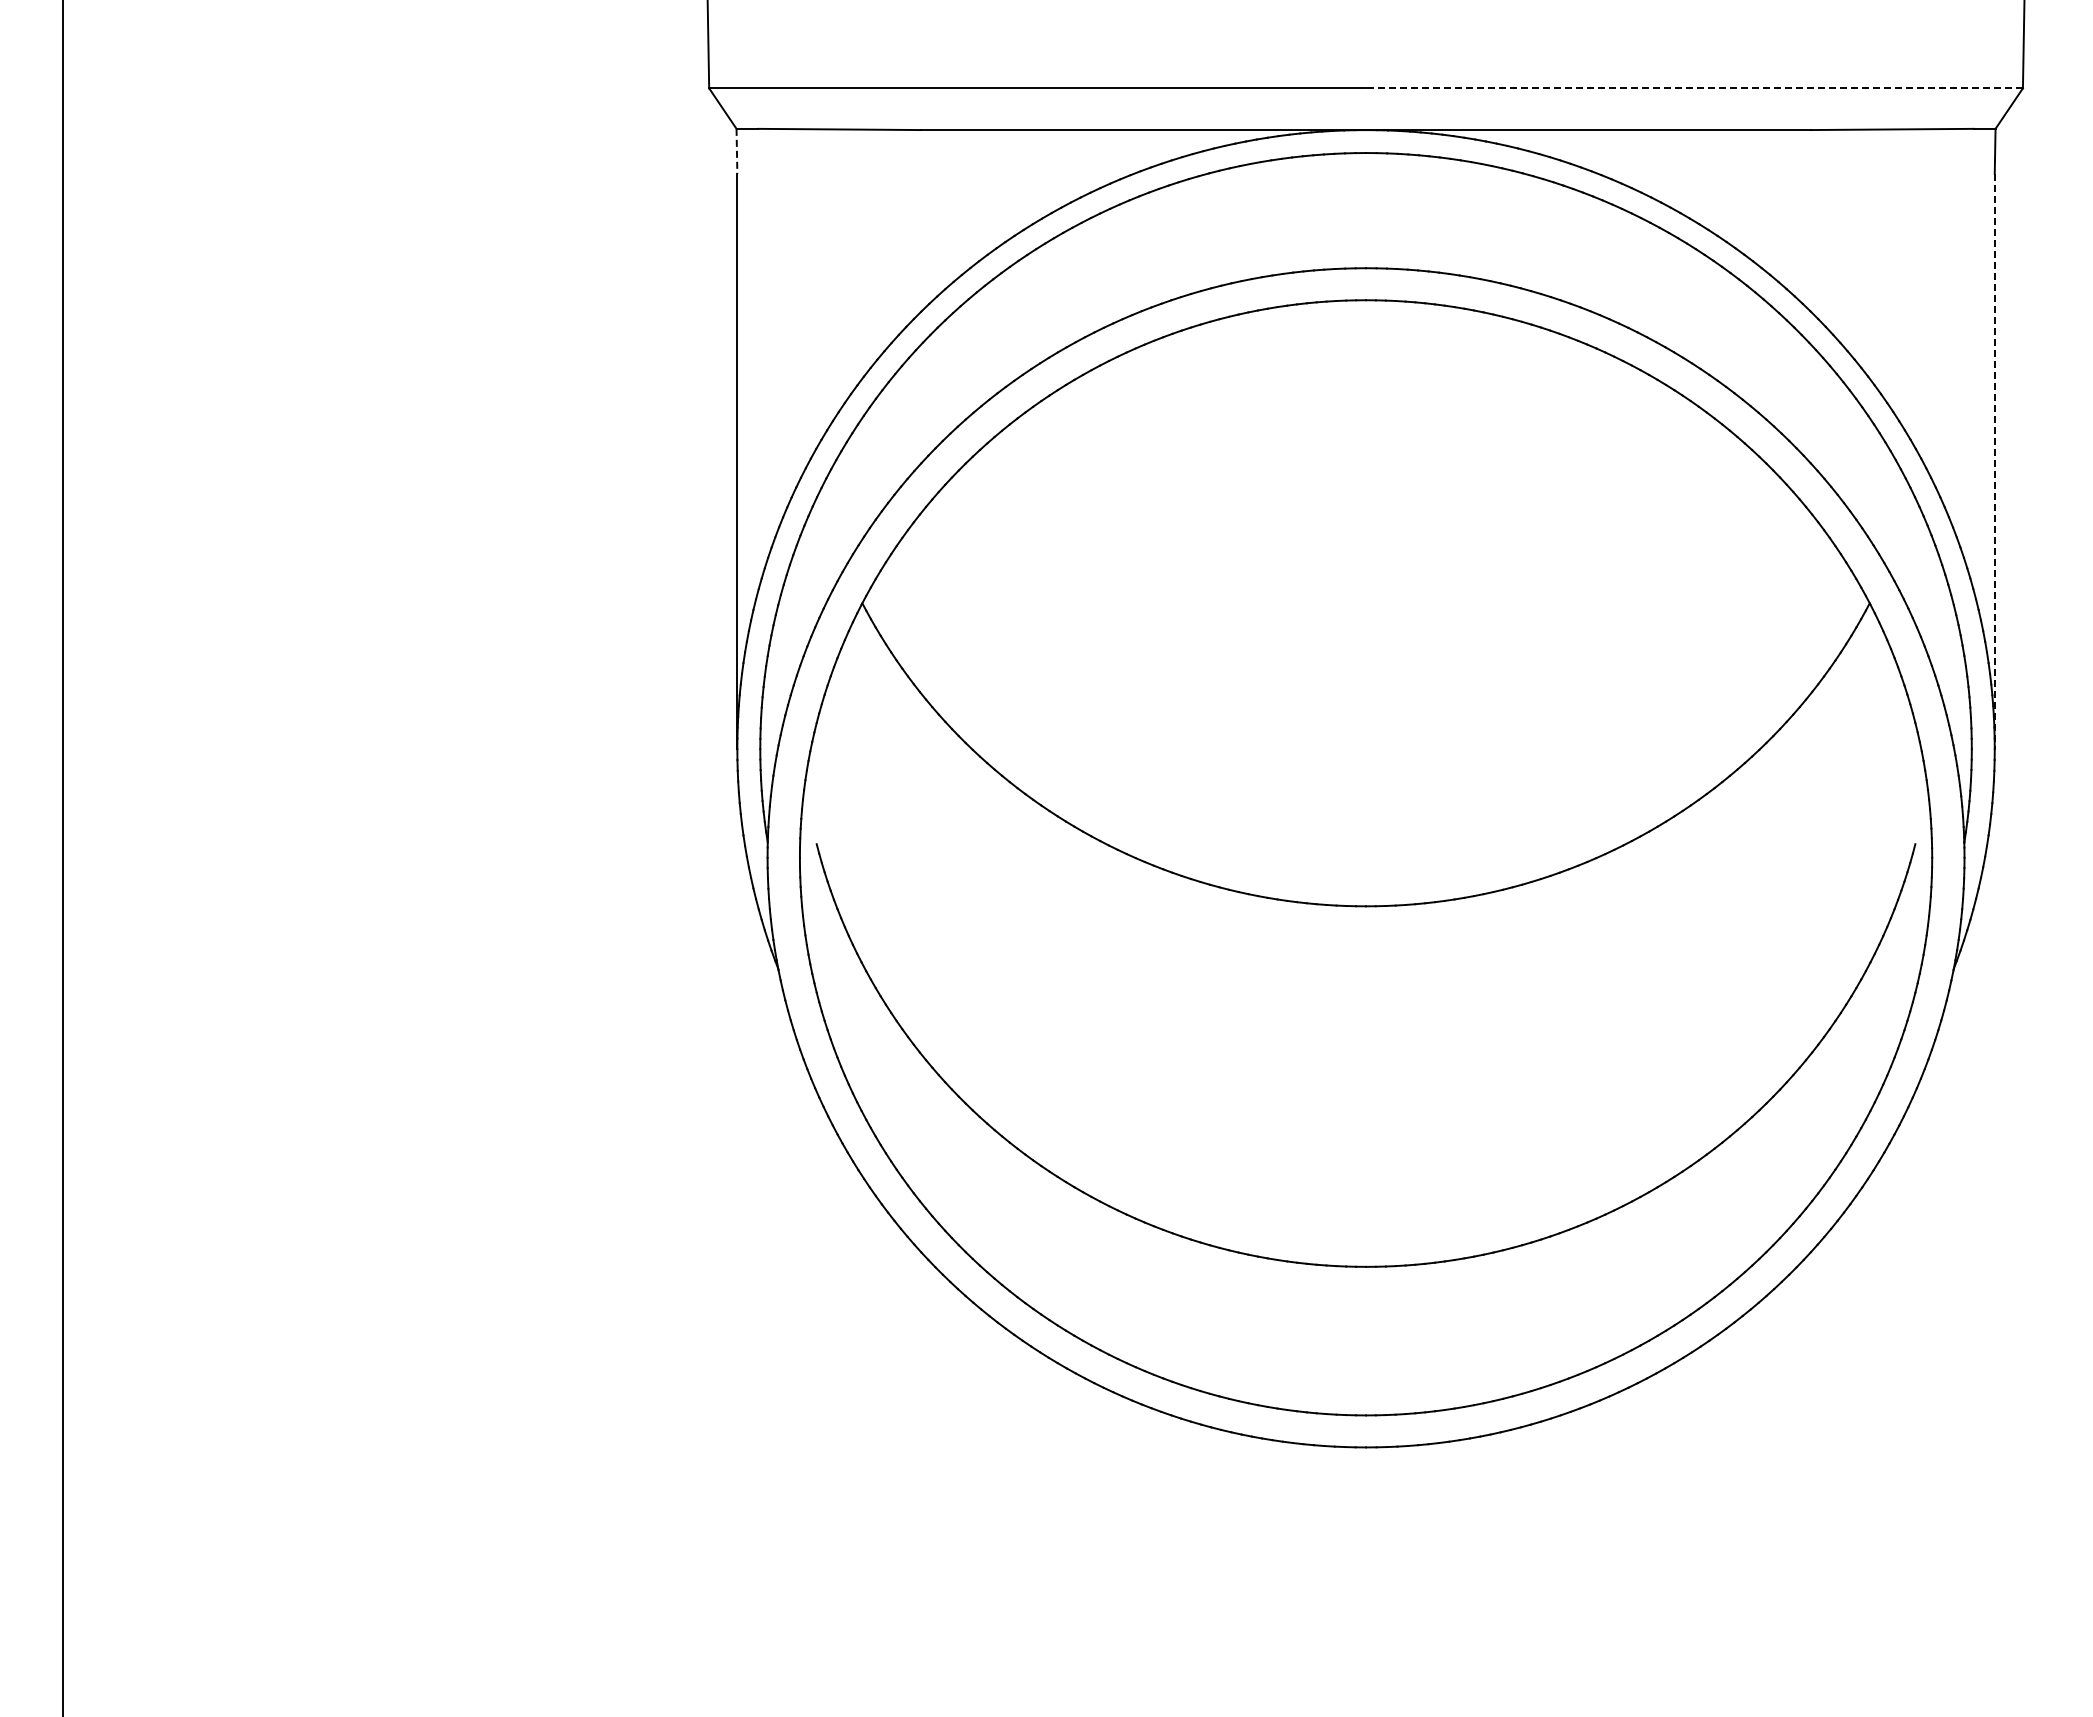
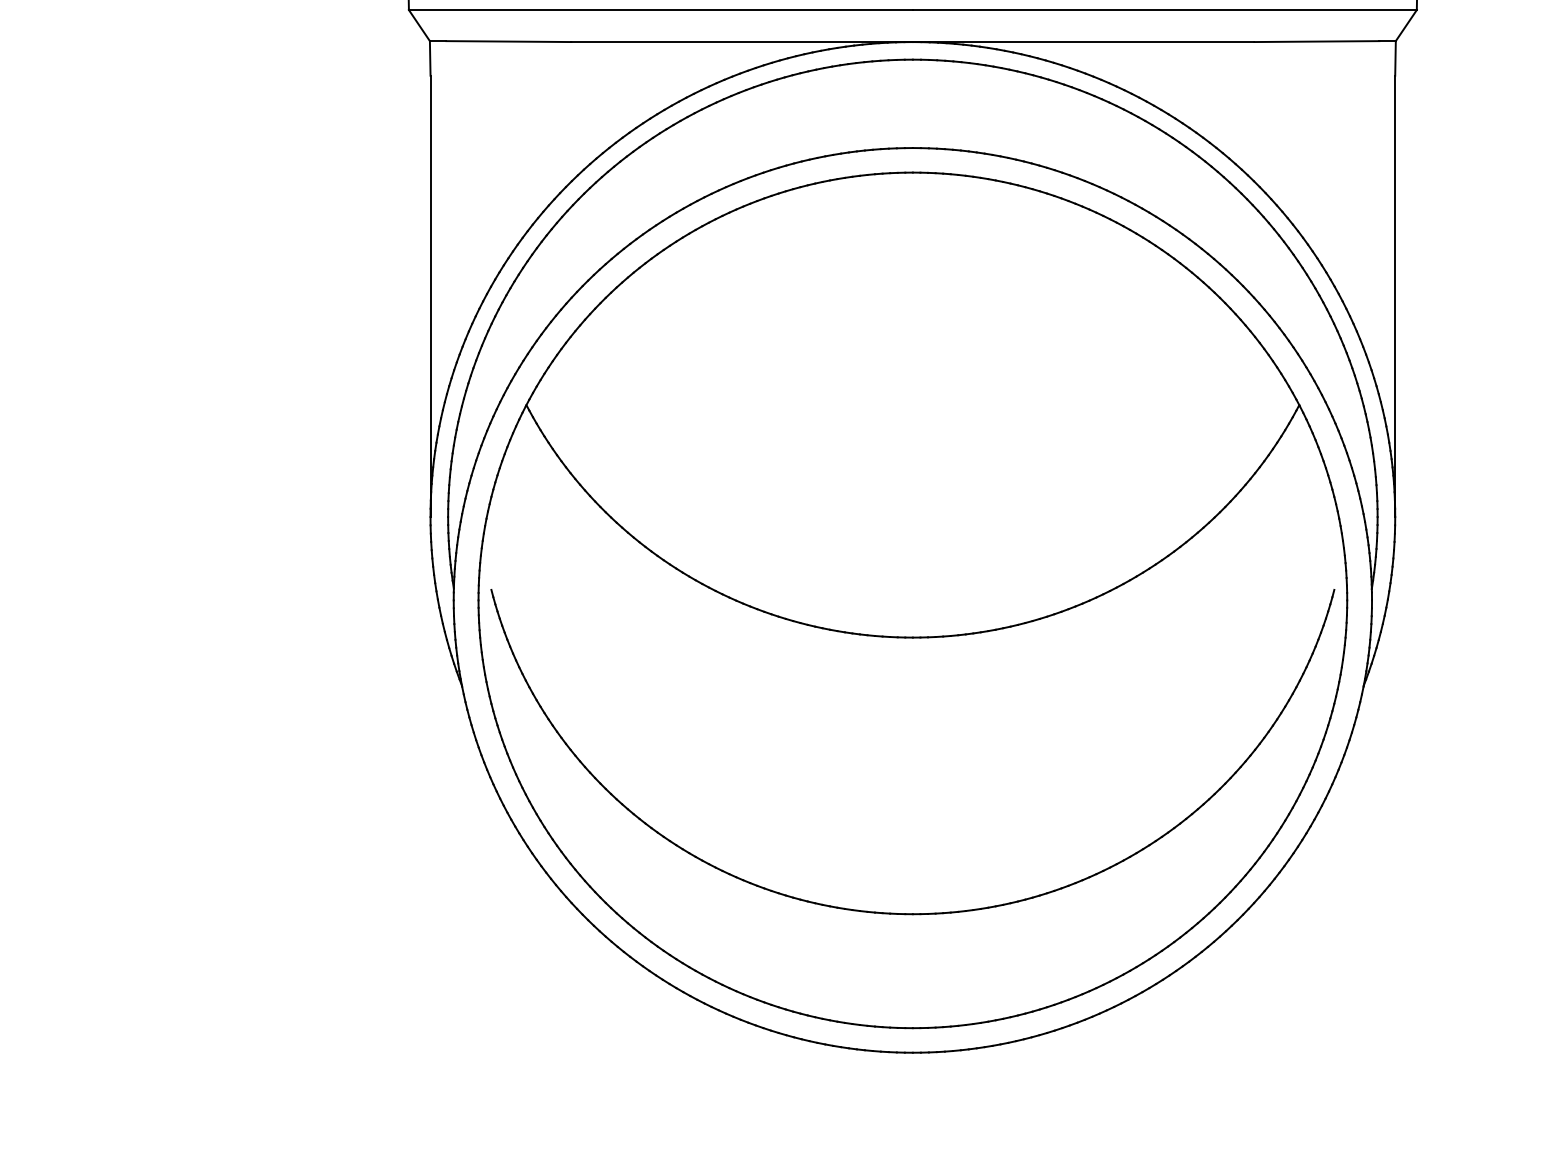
line: (1693, 88) -> (1164, 10), dashed -> solid
line: (736, 151) -> (429, 58), dashed -> solid
line: (1994, 461) -> (1395, 296), dashed -> solid

